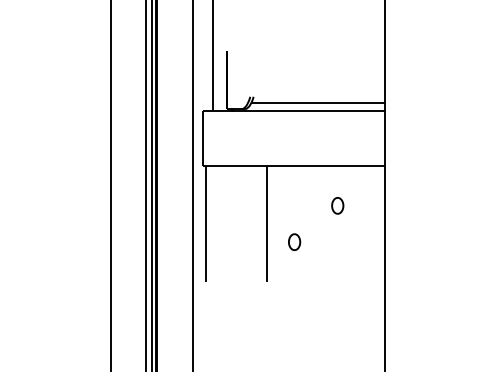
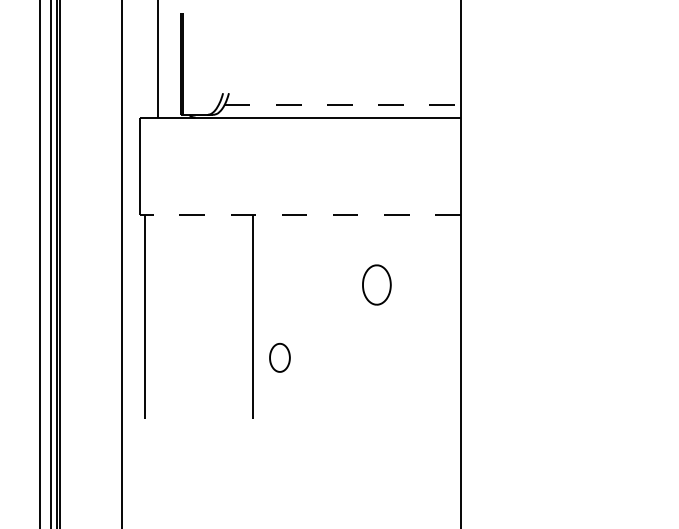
line: (318, 103) -> (343, 104), solid -> dashed
line: (293, 165) -> (299, 214), solid -> dashed
part: (337, 205) -> (376, 284), size x1.4
part: (294, 241) -> (279, 356), moved

